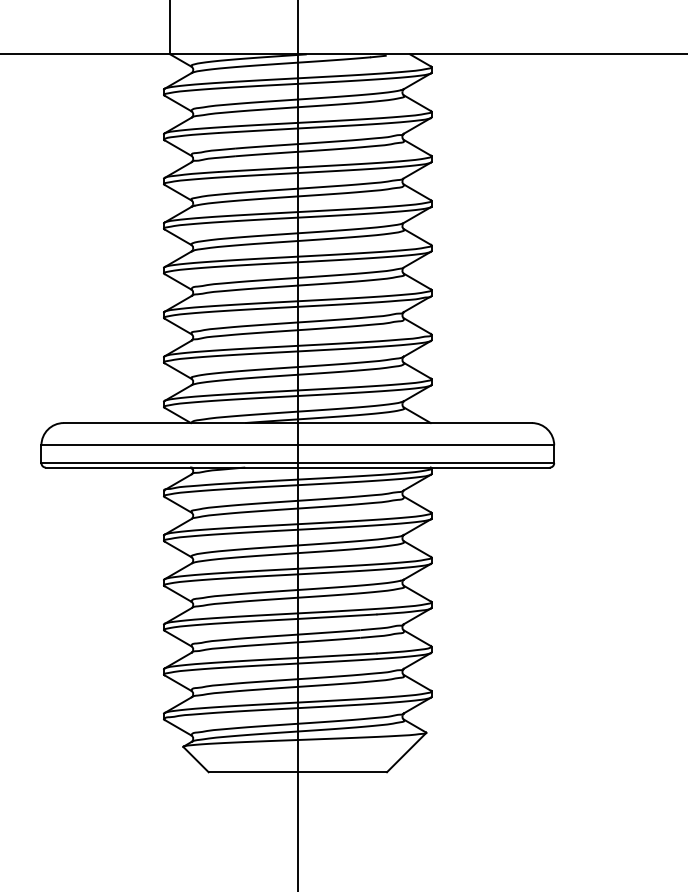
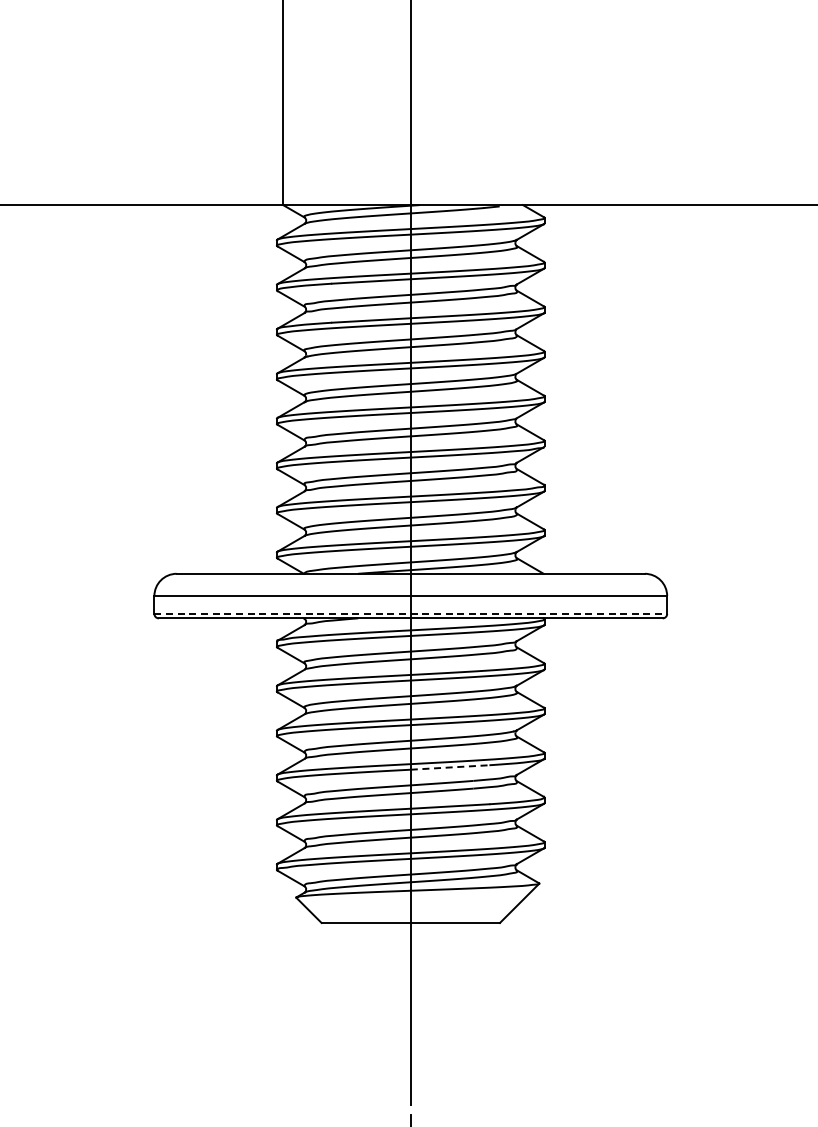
line: (298, 462) -> (411, 613), solid -> dashed
line: (337, 616) -> (450, 767), solid -> dashed

